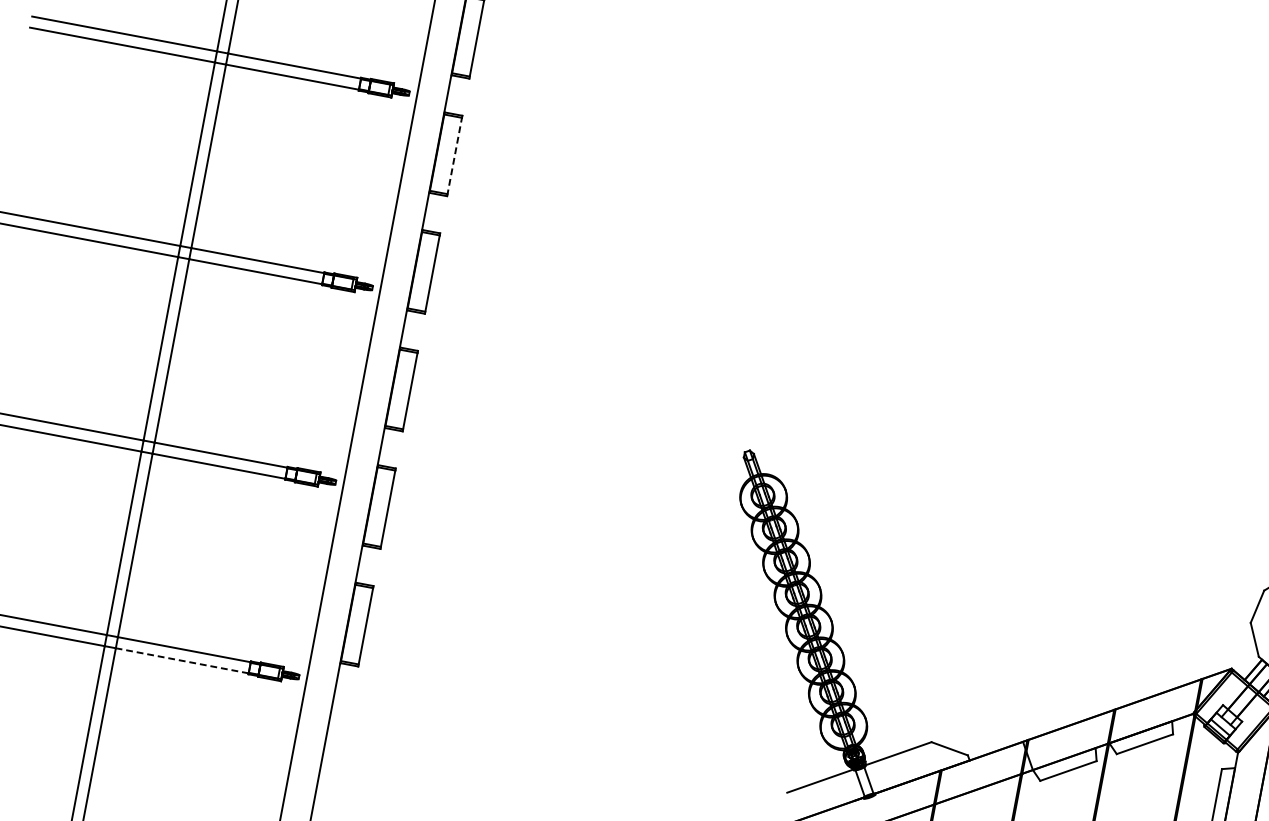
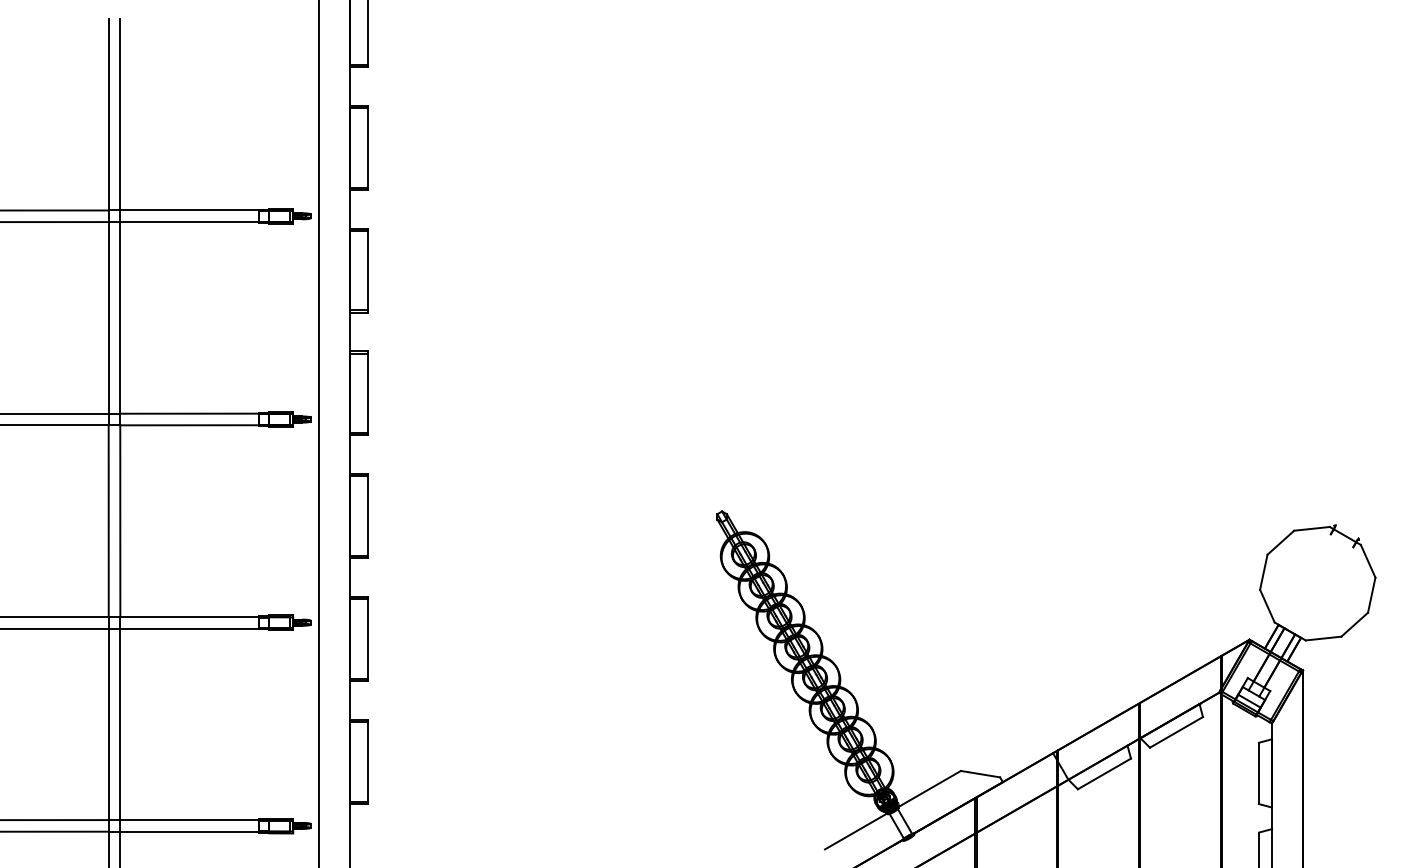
line: (454, 156) -> (368, 271), dashed -> solid
line: (182, 660) -> (189, 831), dashed -> solid

